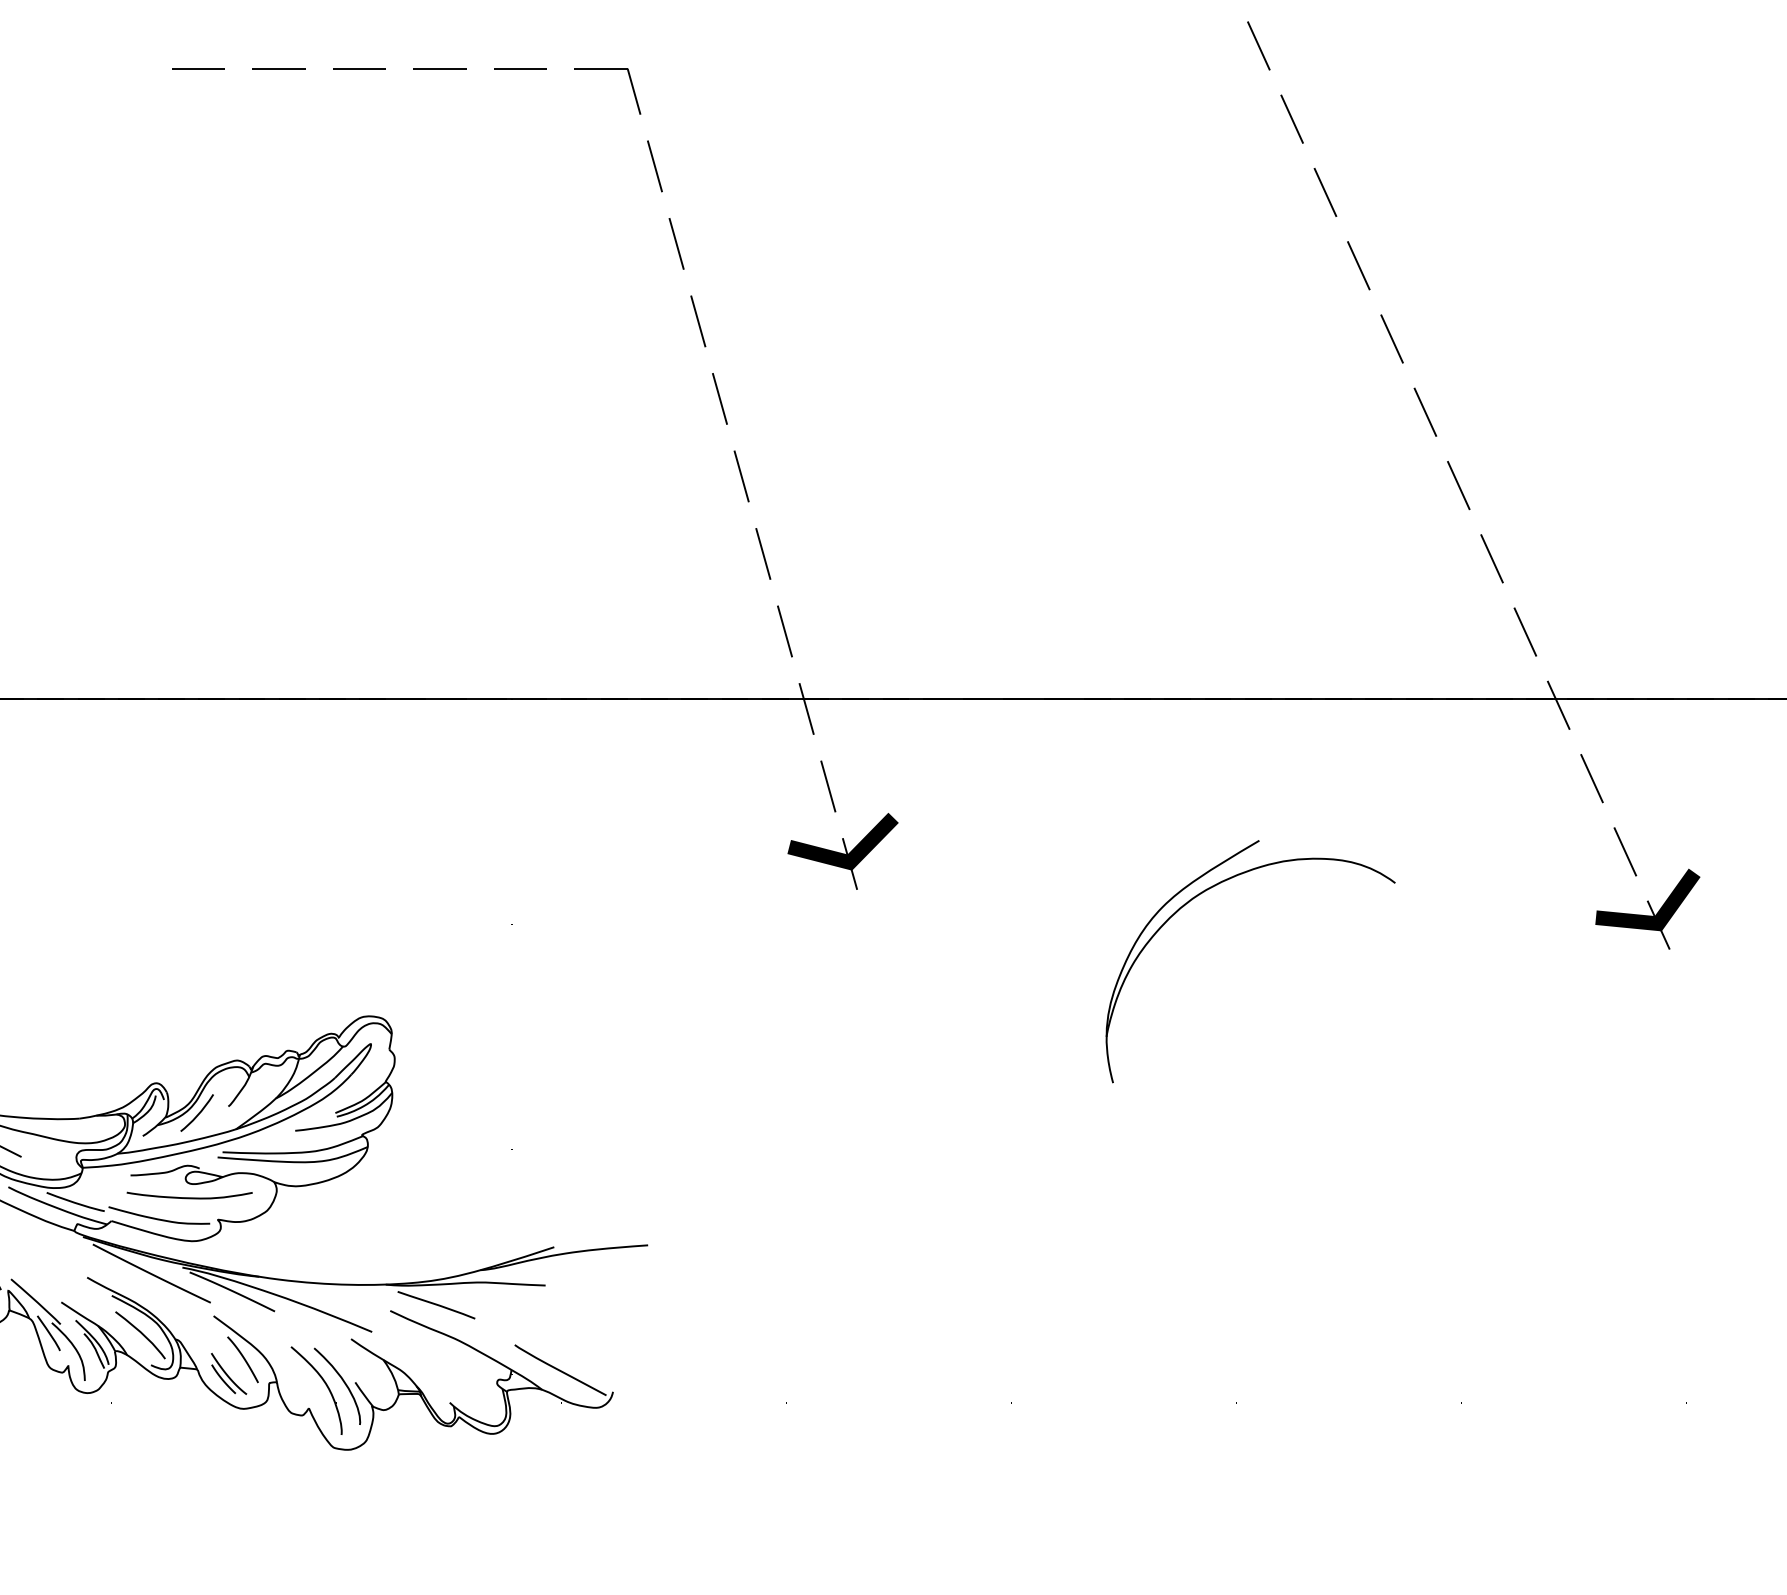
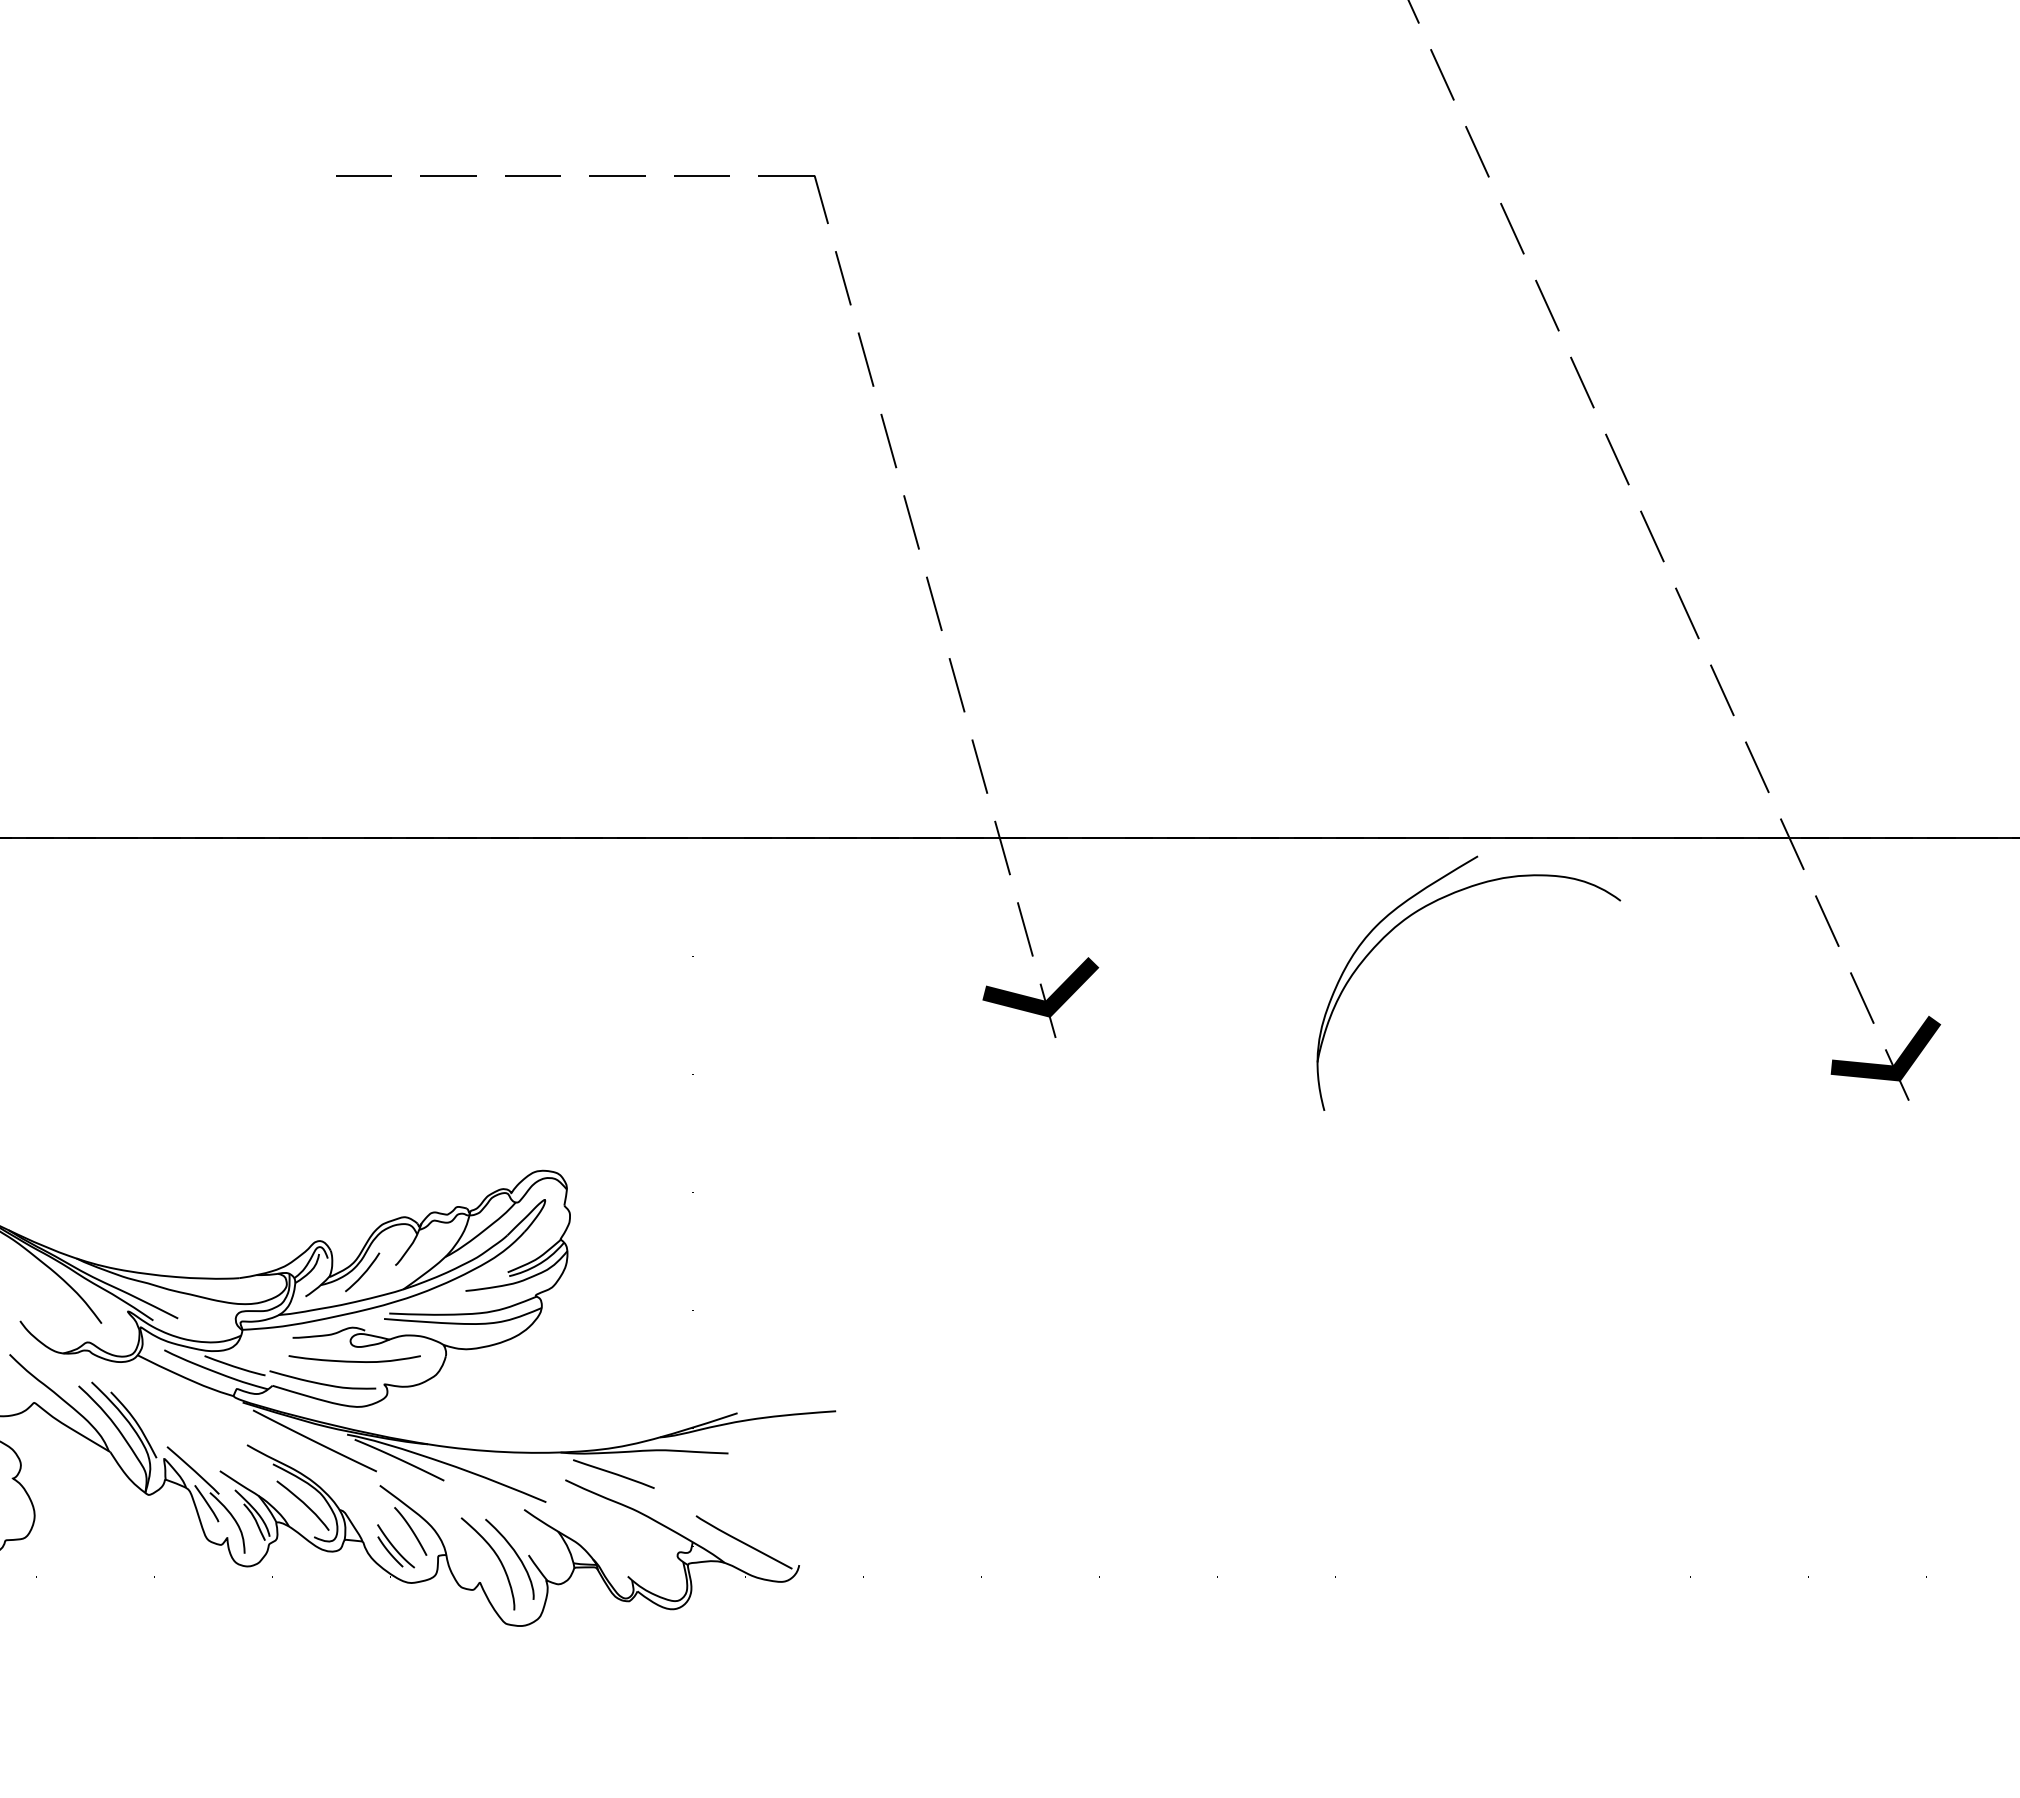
part: (1206, 891) -> (1422, 909), moved

